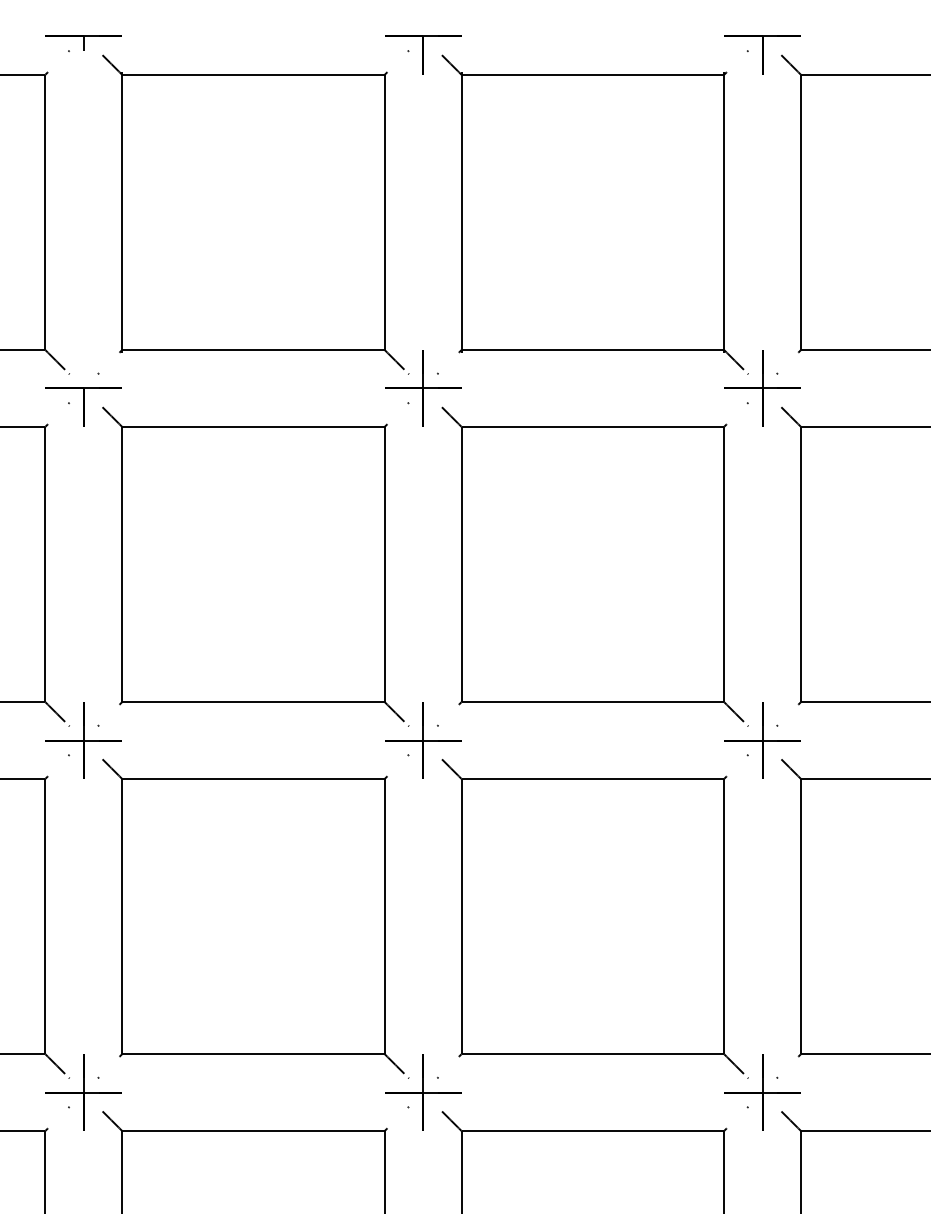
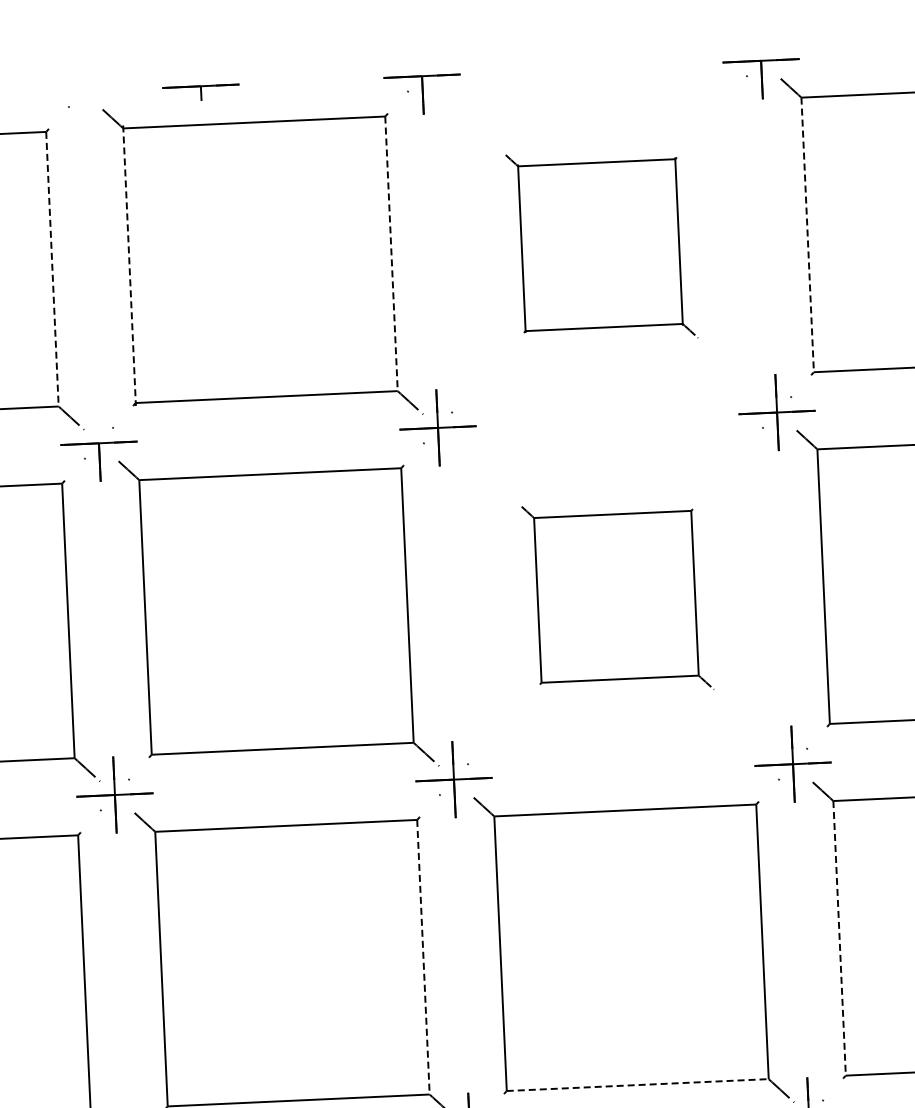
part: (83, 42) -> (200, 92), moved
line: (45, 212) -> (52, 269), solid -> dashed
line: (122, 212) -> (129, 265), solid -> dashed
line: (384, 212) -> (391, 253), solid -> dashed
line: (801, 212) -> (807, 234), solid -> dashed
part: (594, 214) -> (601, 246), size x0.6
part: (594, 566) -> (617, 597), size x0.6
line: (384, 917) -> (423, 958), solid -> dashed
line: (801, 917) -> (839, 939), solid -> dashed
line: (593, 1054) -> (638, 1085), solid -> dashed

